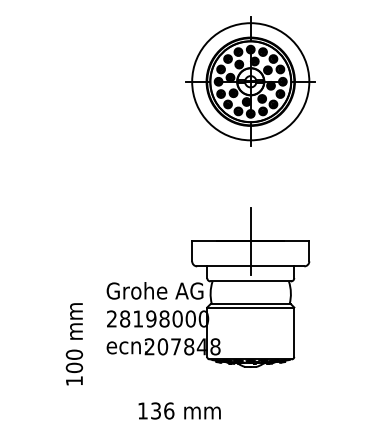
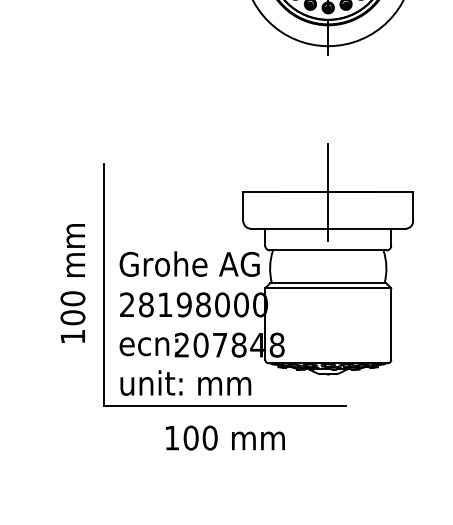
text: (73, 344) -> (71, 283), moved
part: (174, 368) -> (217, 376), added
text: (162, 410) -> (200, 437), 136 -> 100

